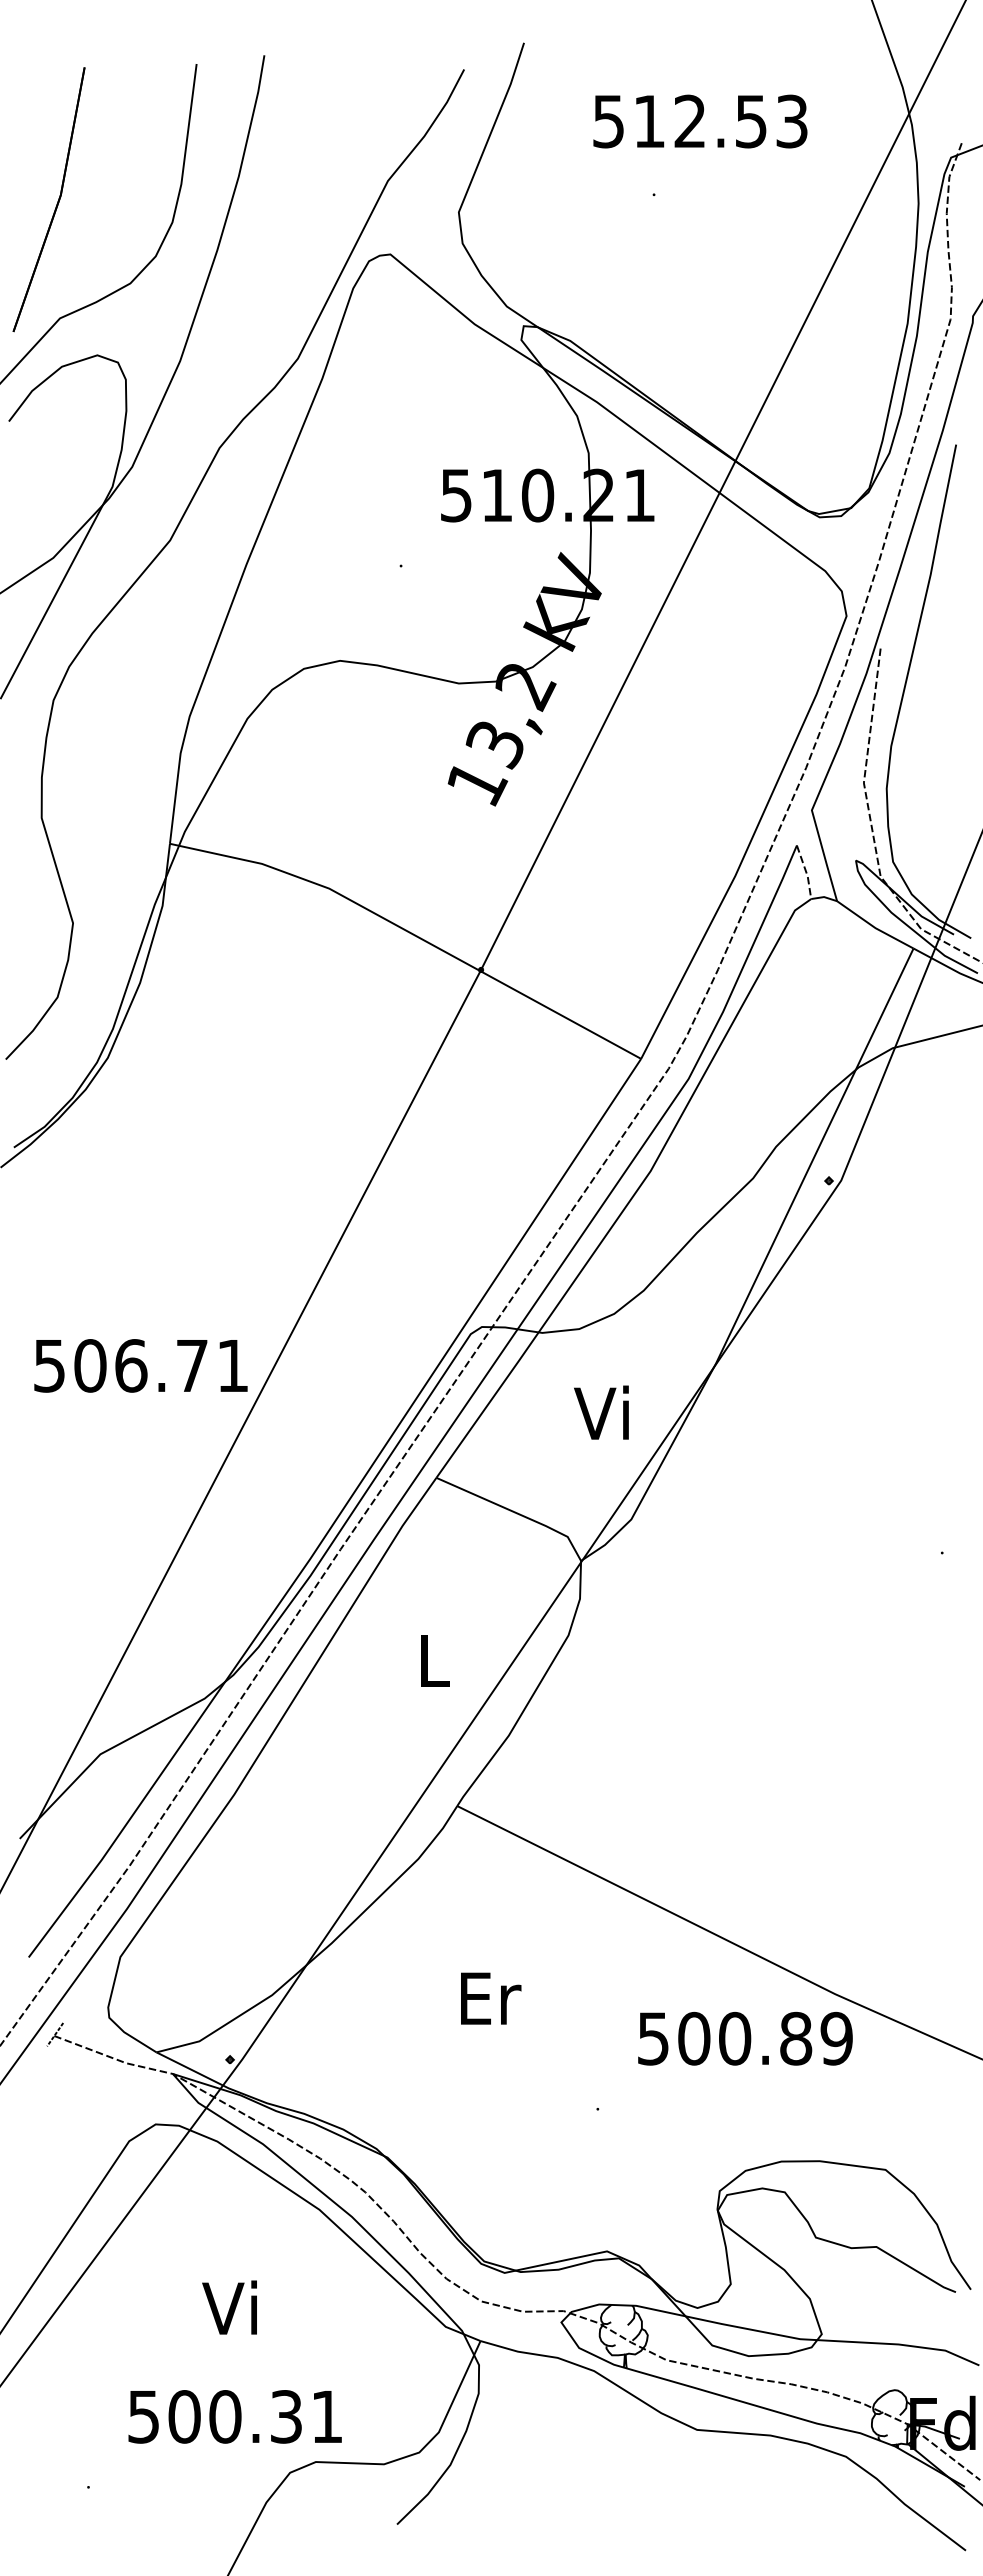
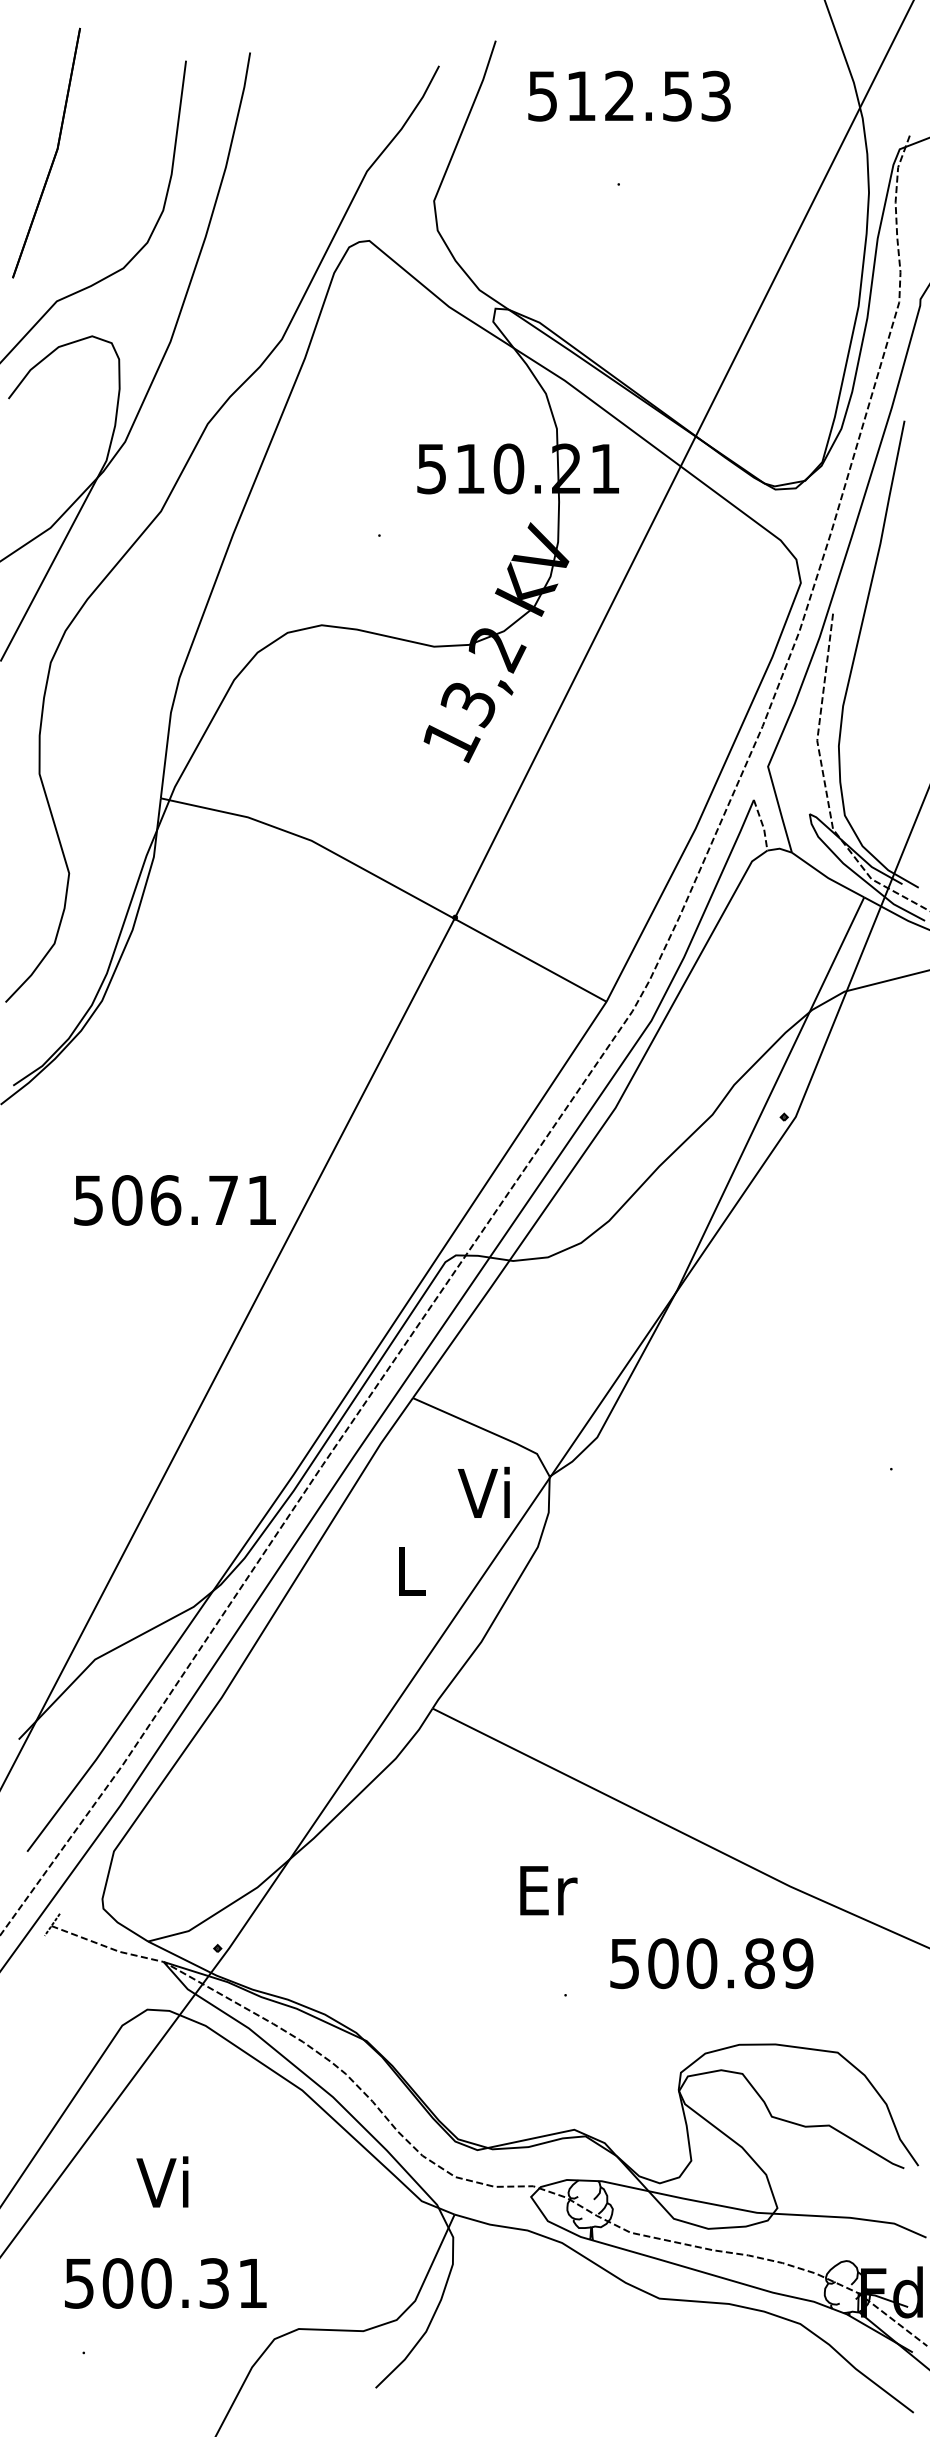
text: (700, 121) -> (629, 96), moved
part: (56, 203) -> (53, 156), moved
text: (140, 1365) -> (174, 1200), moved
text: (601, 1412) -> (483, 1492), moved
text: (491, 1998) -> (549, 1890), moved
text: (745, 2038) -> (711, 1963), moved
text: (229, 2307) -> (162, 2181), moved
text: (234, 2416) -> (165, 2283), moved

